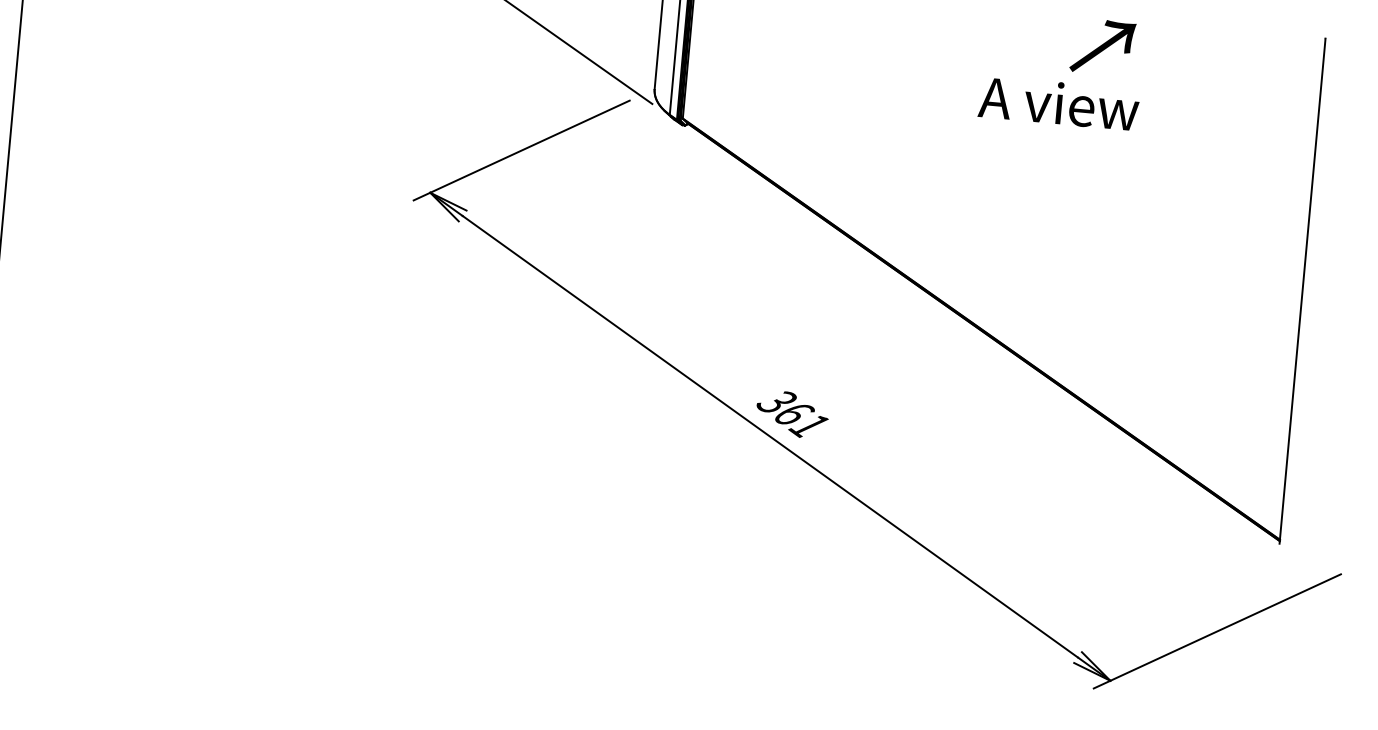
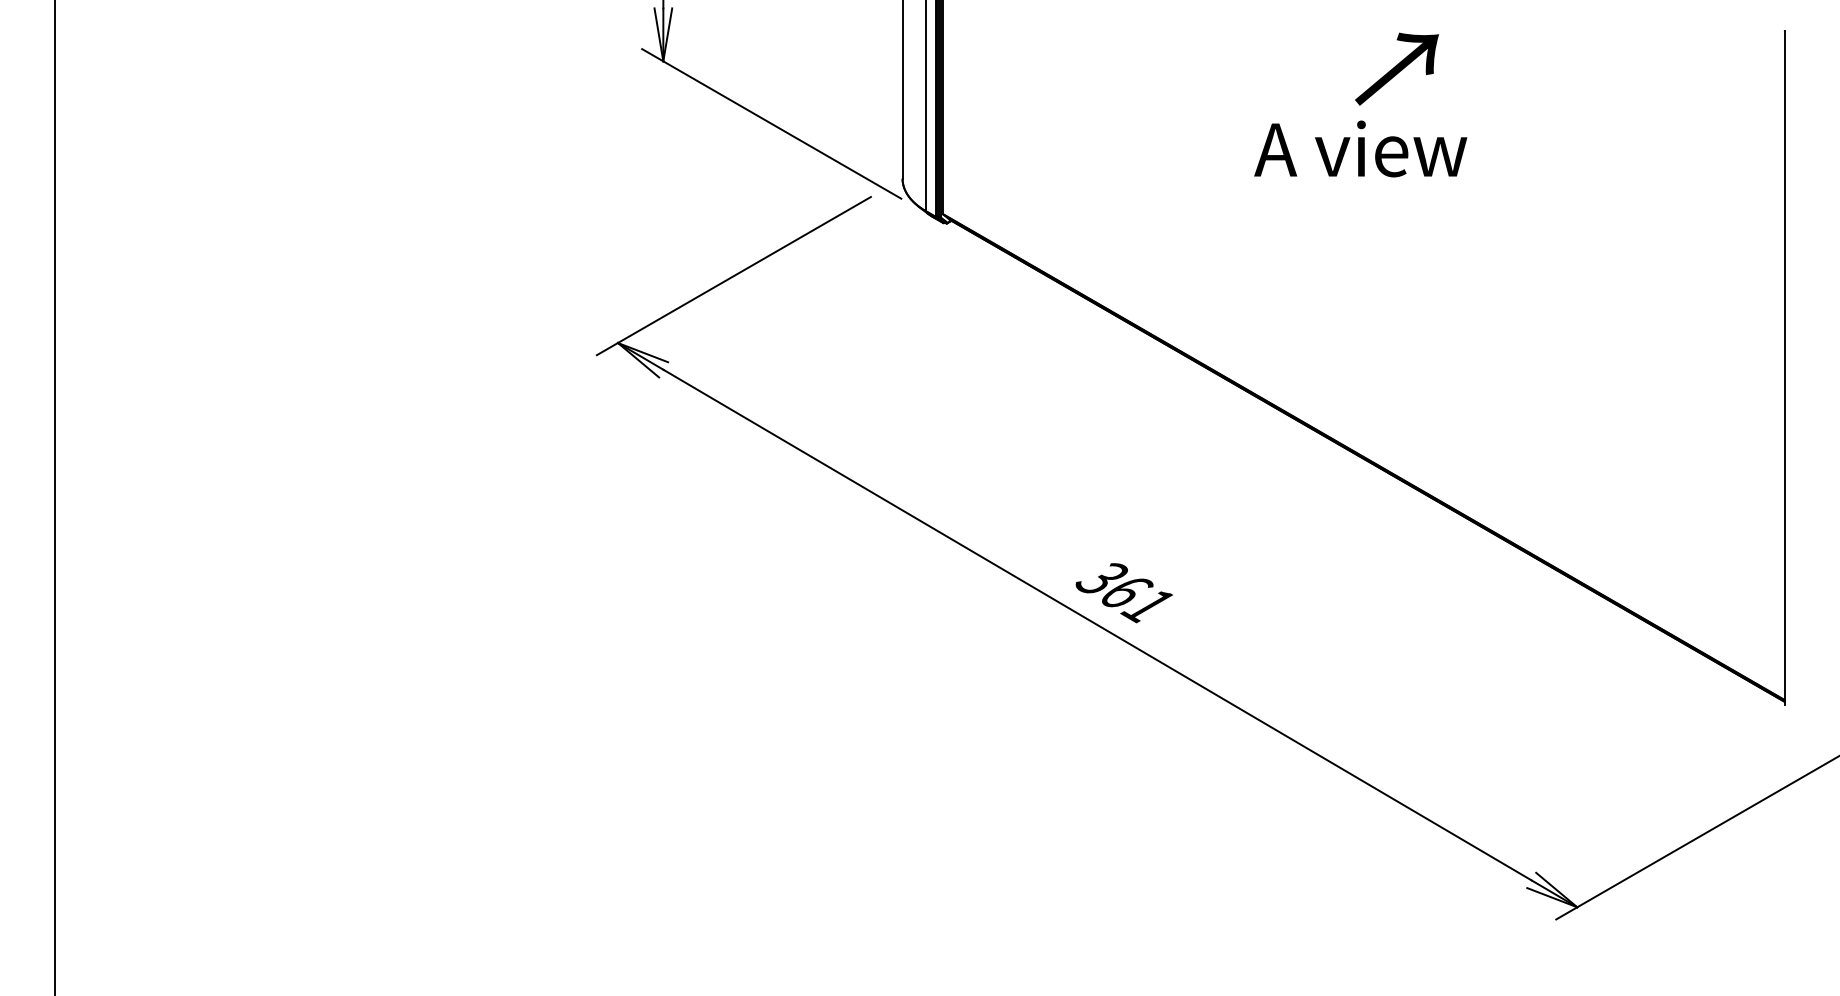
text: (1102, 46) -> (1396, 68), moved
text: (1058, 103) -> (1360, 148), moved

